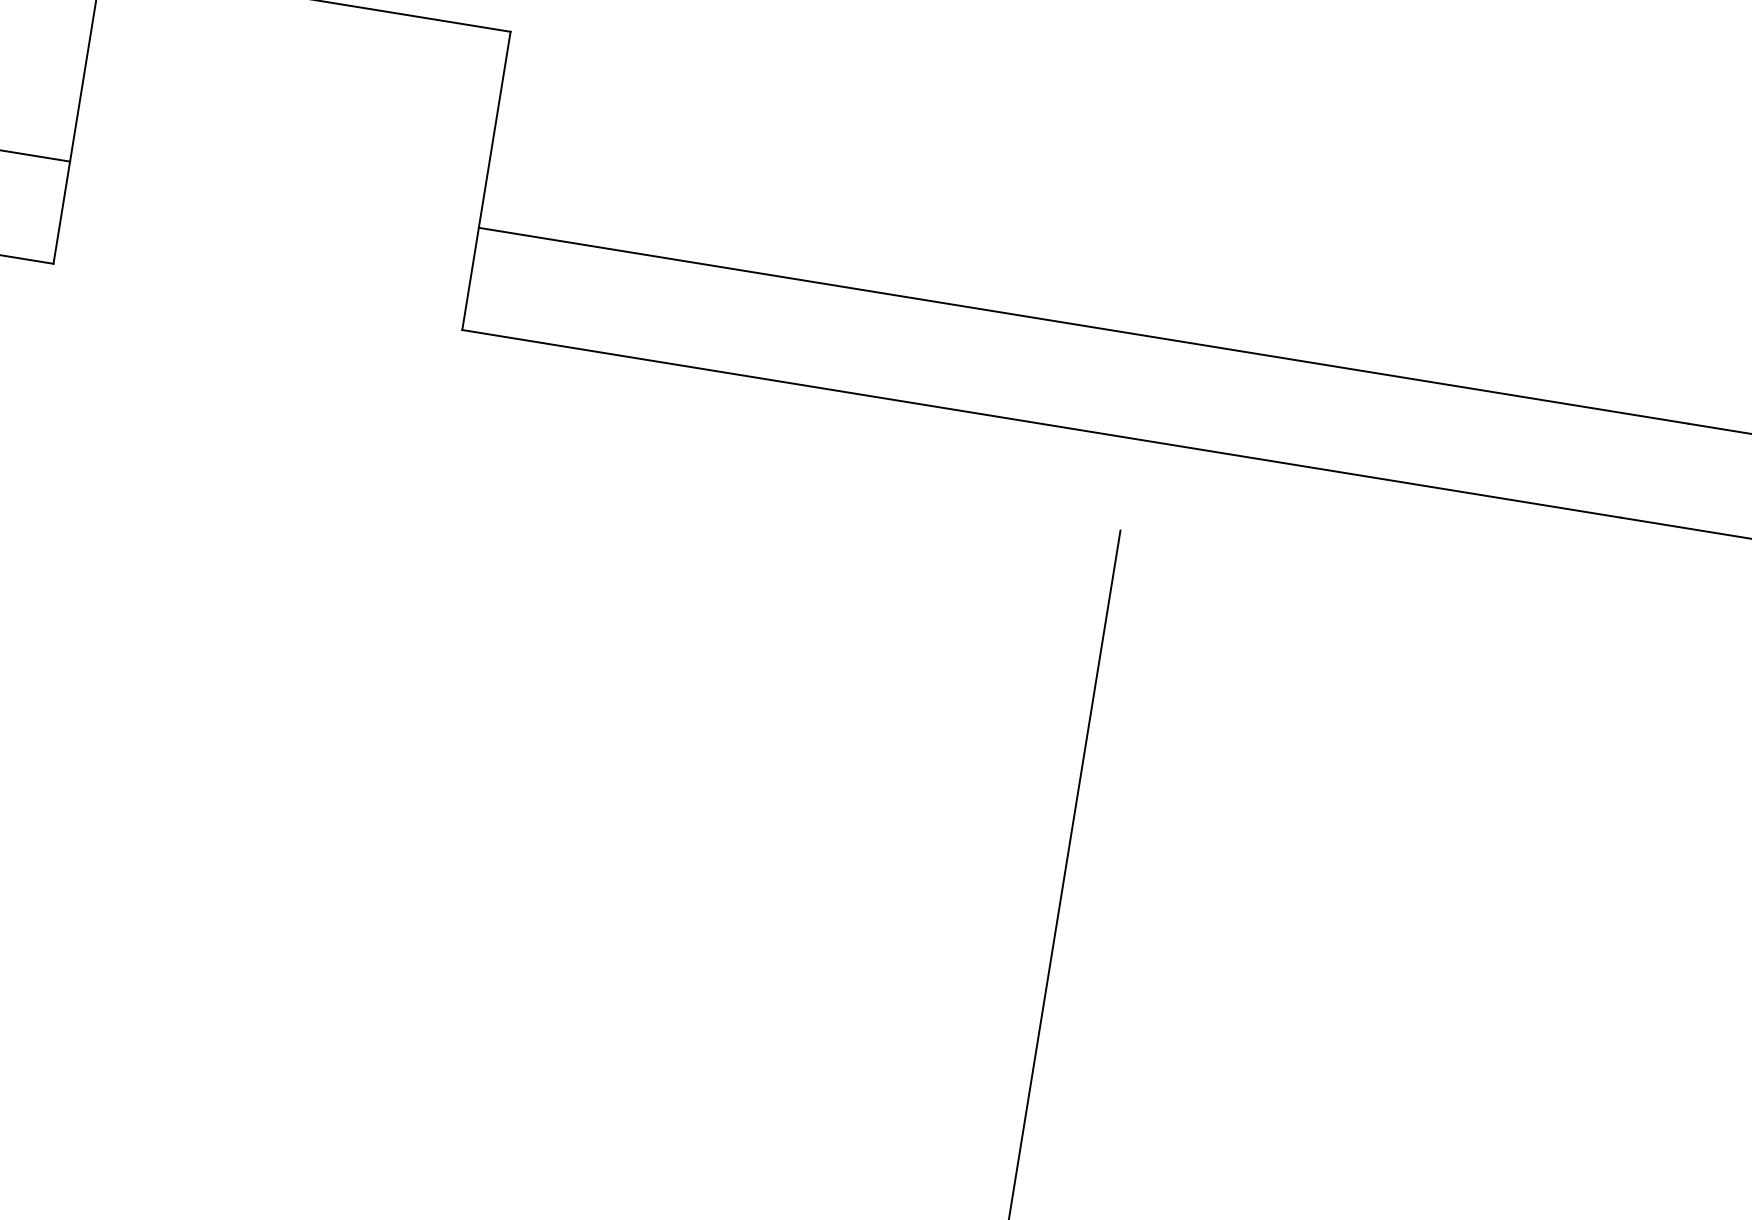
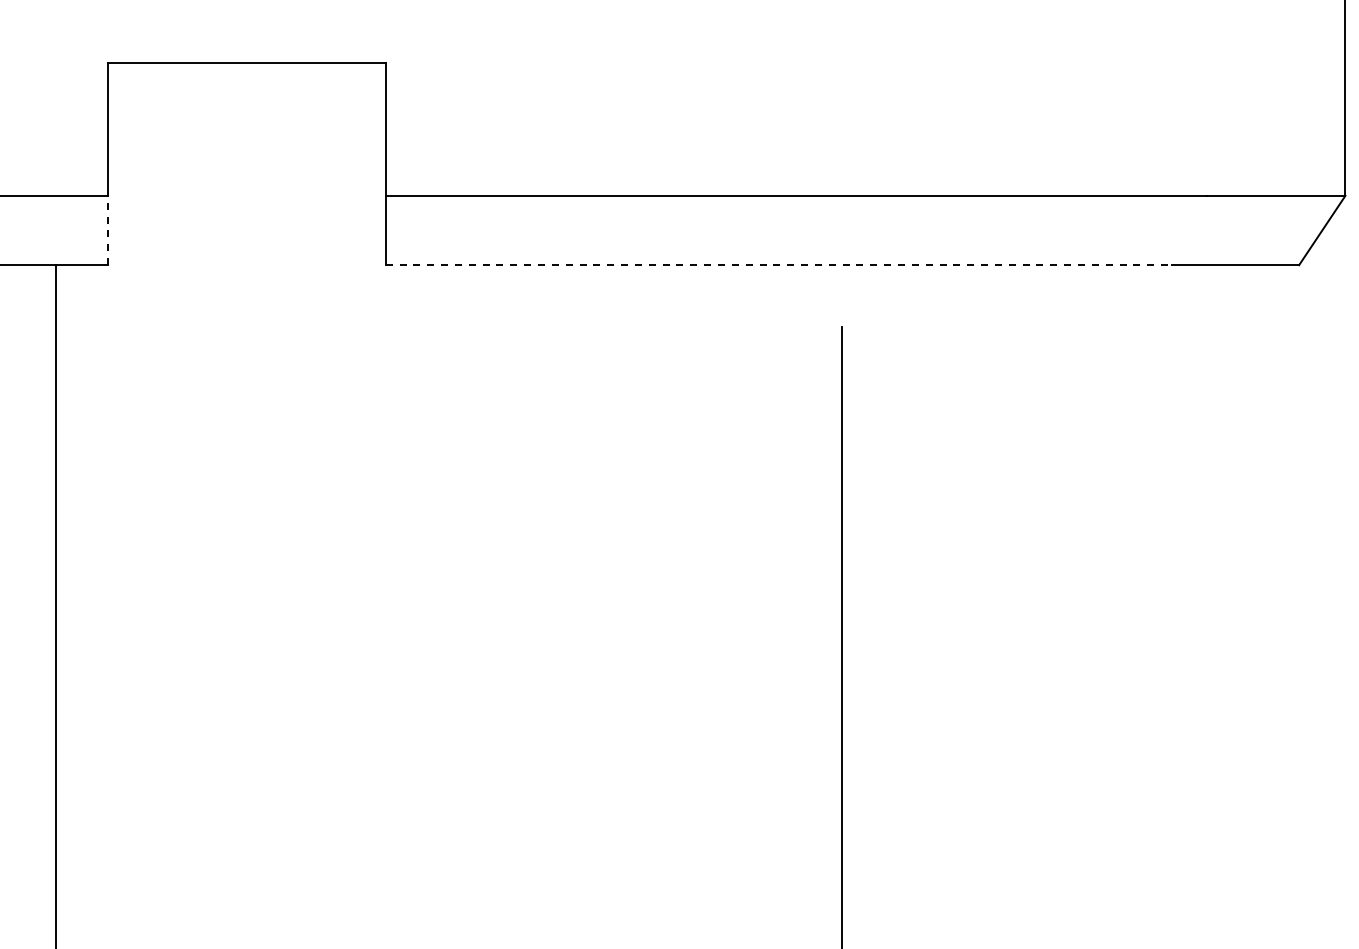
line: (62, 212) -> (108, 230), solid -> dashed
line: (1042, 424) -> (779, 265), solid -> dashed

